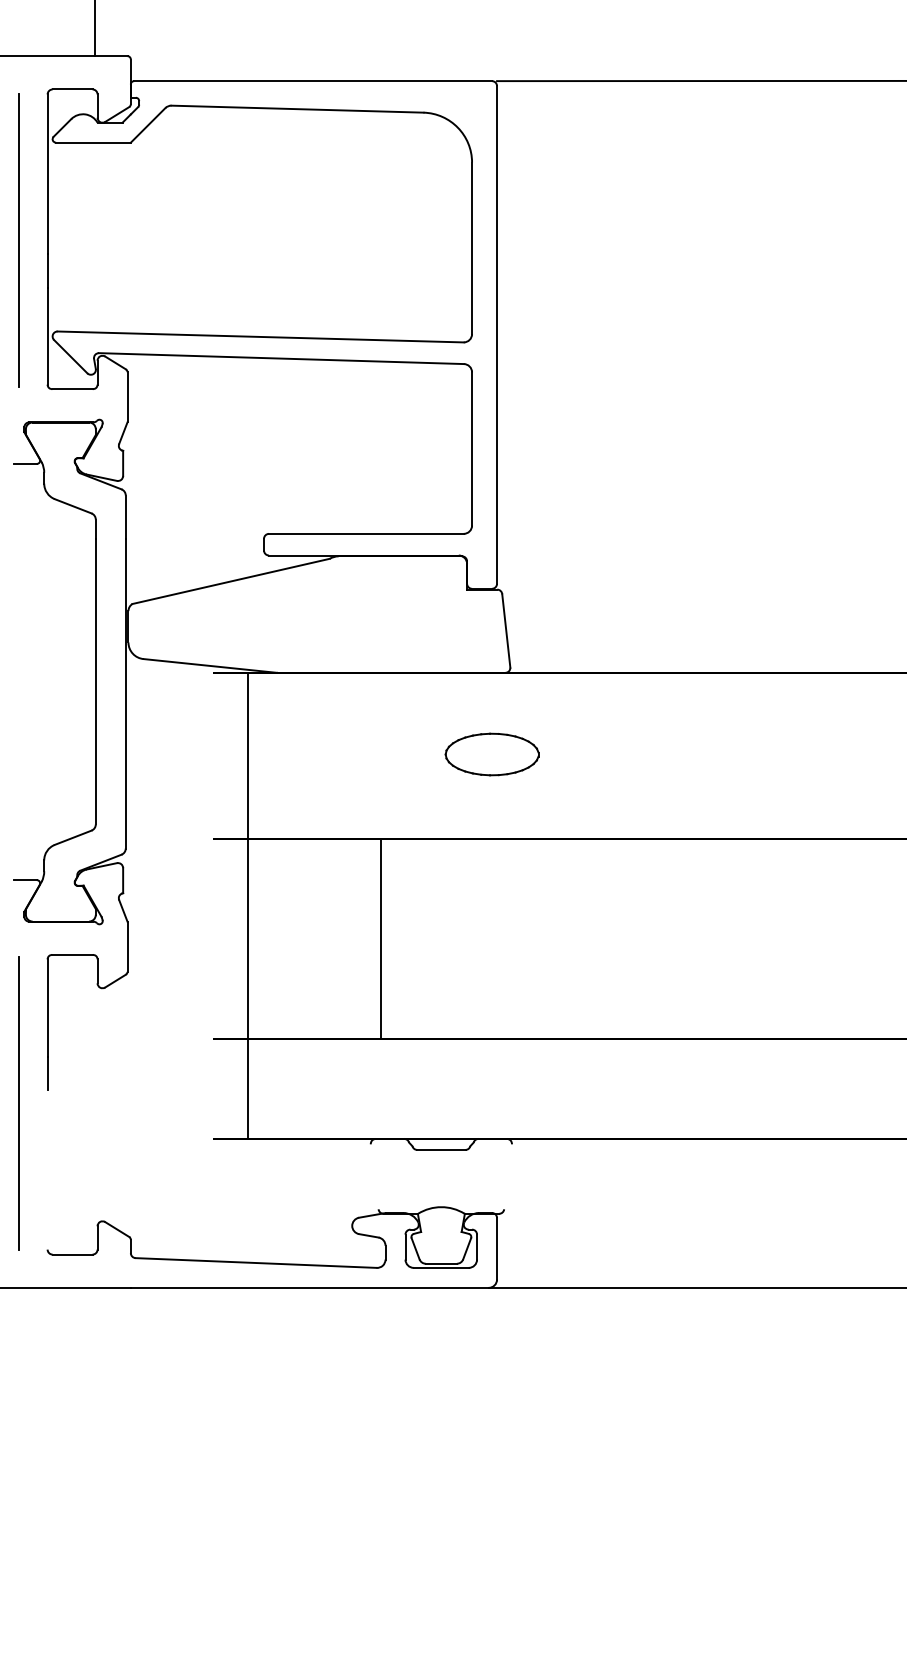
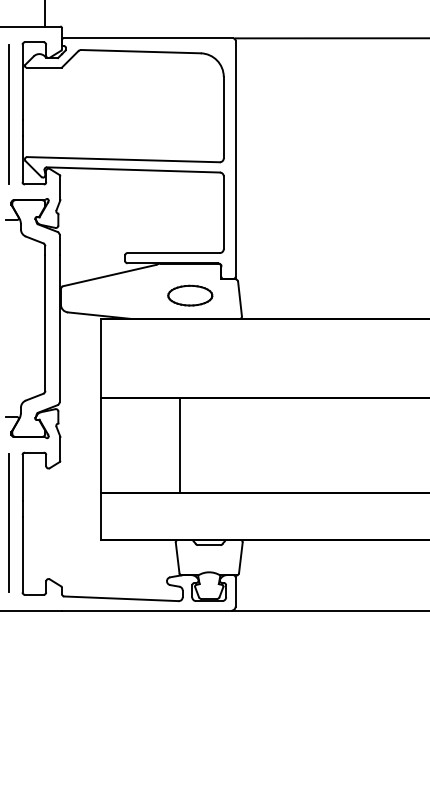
part: (492, 754) -> (190, 295), moved
line: (247, 903) -> (101, 428), moved
line: (47, 1169) -> (22, 554), added
line: (374, 1175) -> (177, 557), added
line: (507, 1175) -> (240, 557), added

